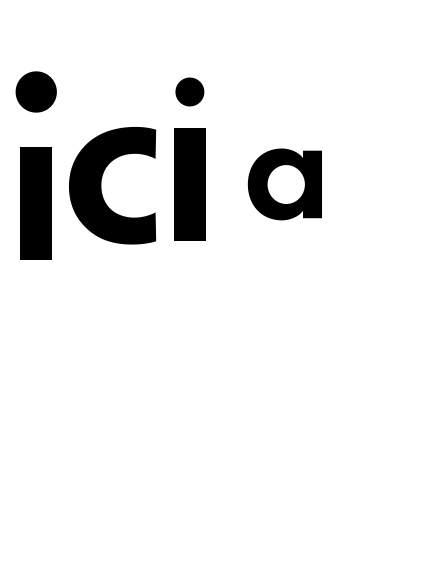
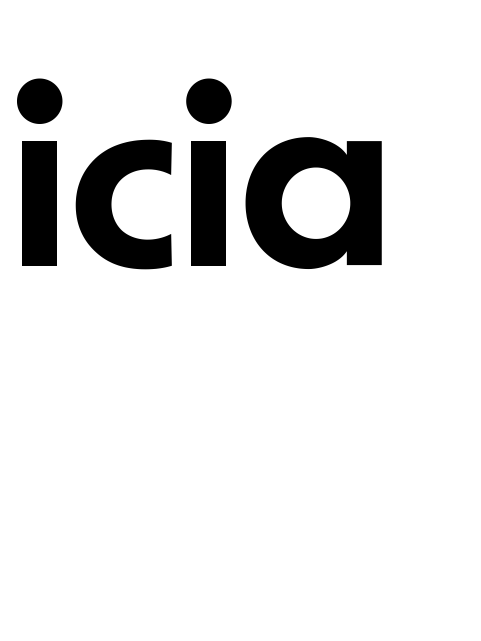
part: (189, 91) -> (208, 100), size x1.43
part: (284, 184) -> (313, 203), size x1.67
part: (35, 203) -> (38, 203), moved

